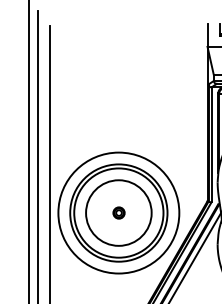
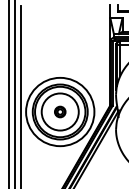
part: (119, 212) -> (60, 111), size x1.67

